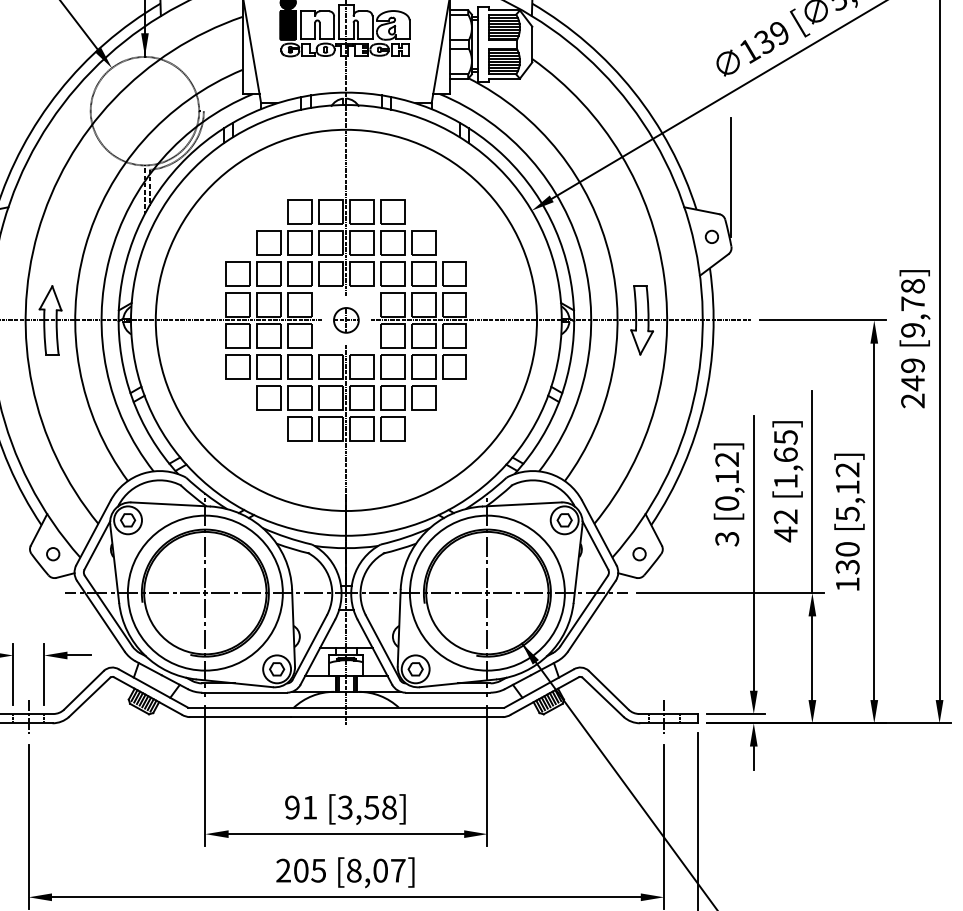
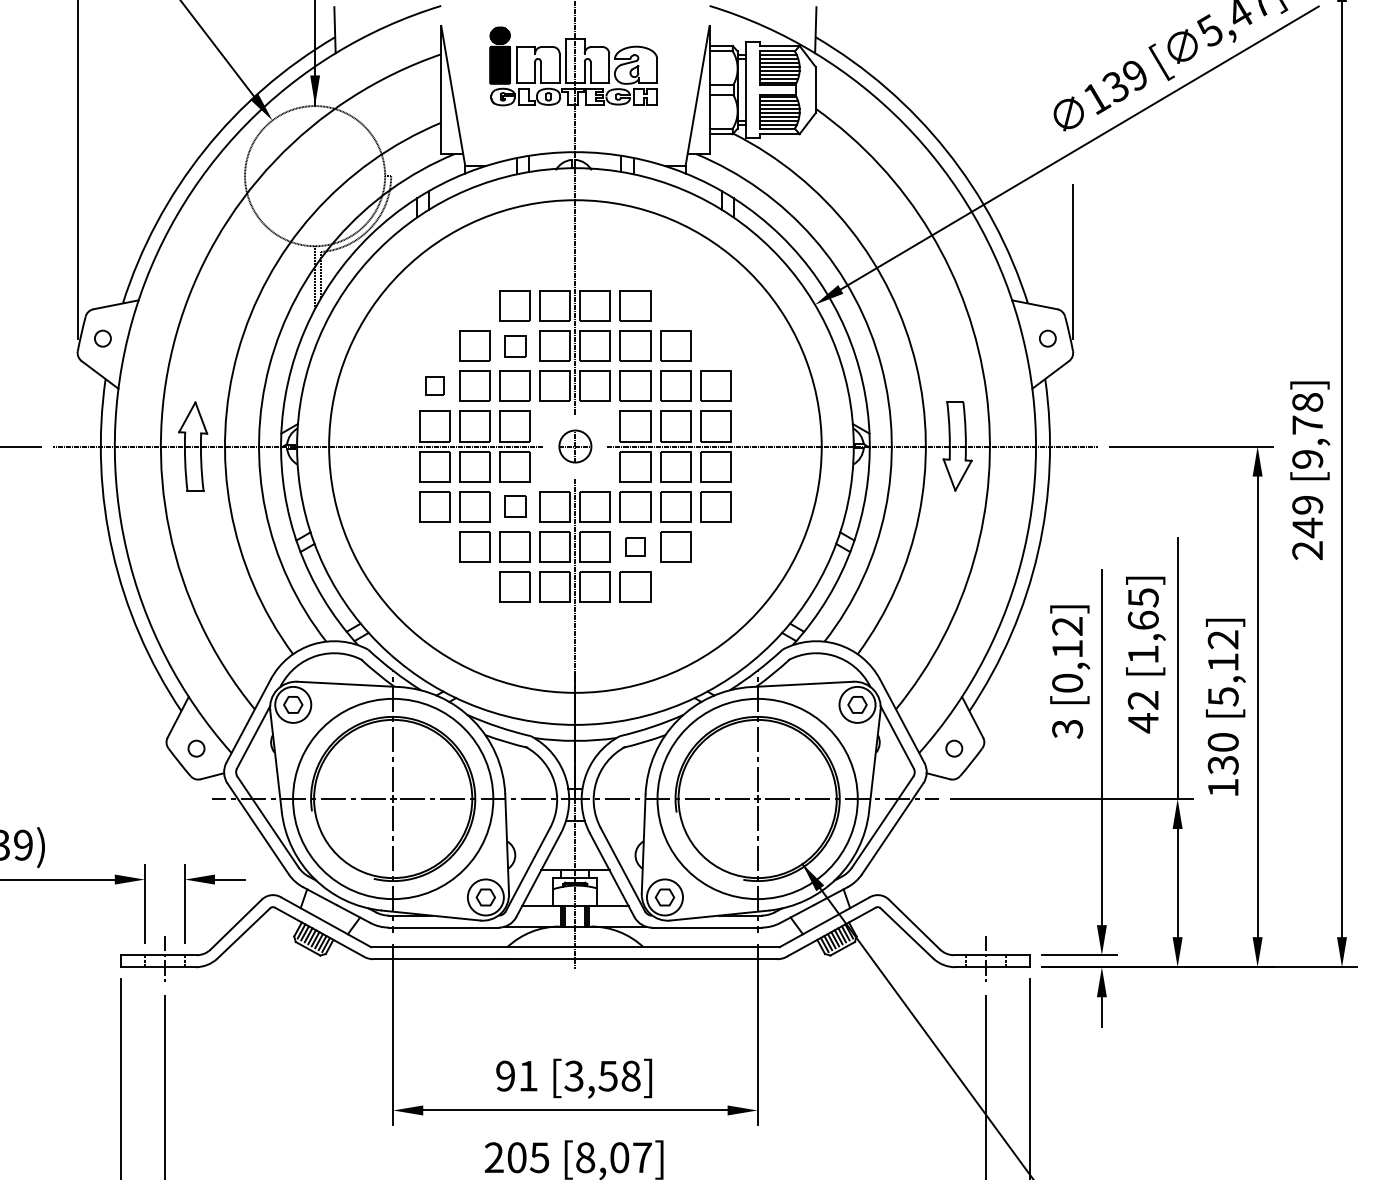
part: (299, 242) -> (514, 345), size x0.7
part: (237, 273) -> (434, 385), size x0.6
part: (299, 366) -> (514, 506), size x0.7
part: (392, 397) -> (635, 546), size x0.6

